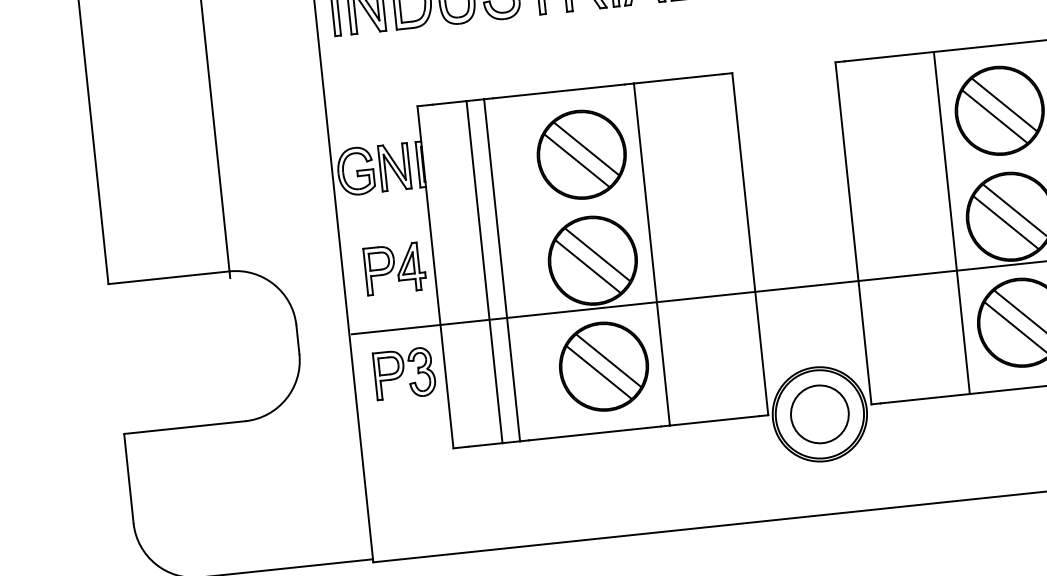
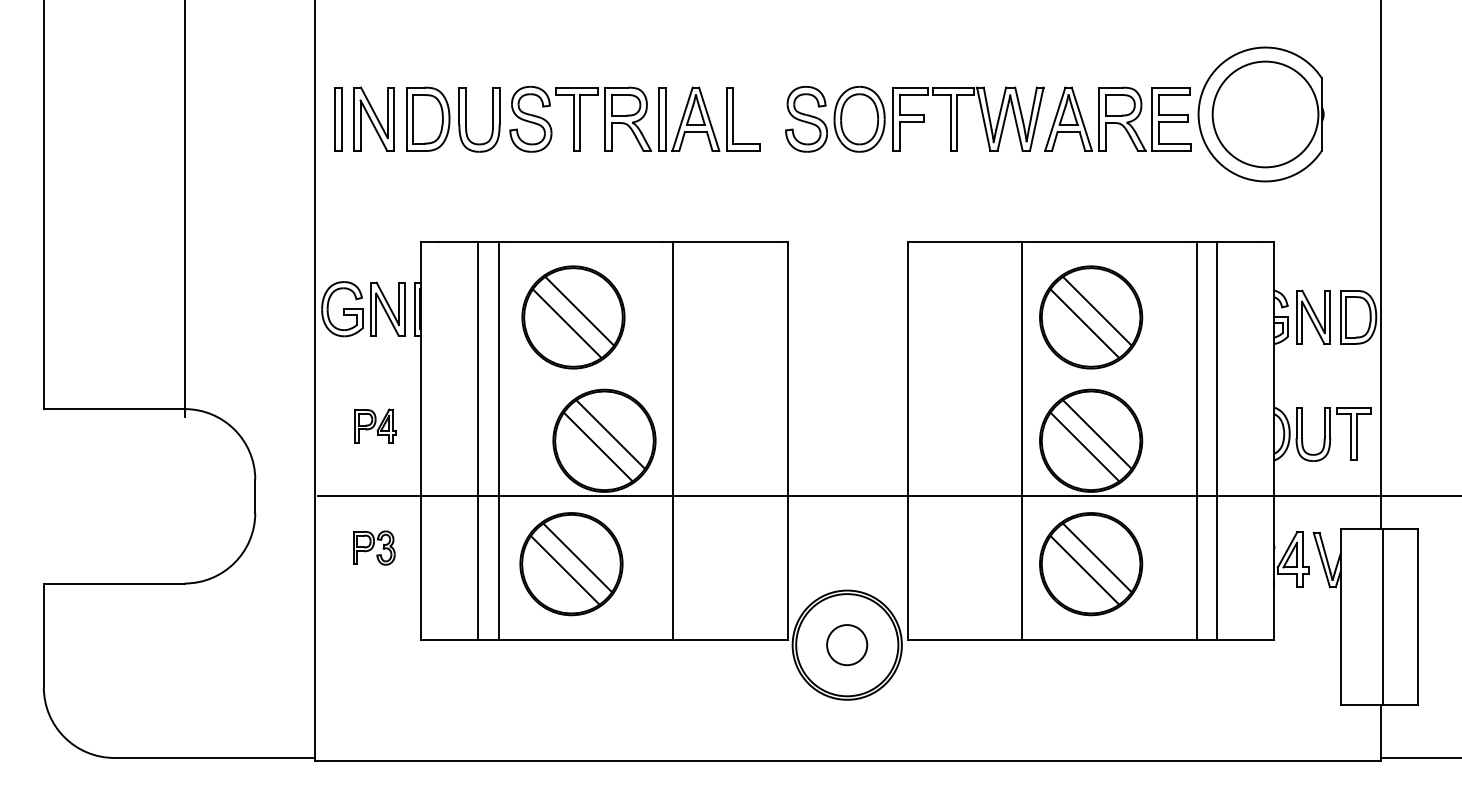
part: (581, 154) -> (573, 317), moved
part: (394, 268) -> (375, 425), size x0.6
part: (604, 366) -> (571, 564), moved
part: (404, 373) -> (374, 547), size x0.6
circle: (819, 413) -> (846, 644), size x0.6

